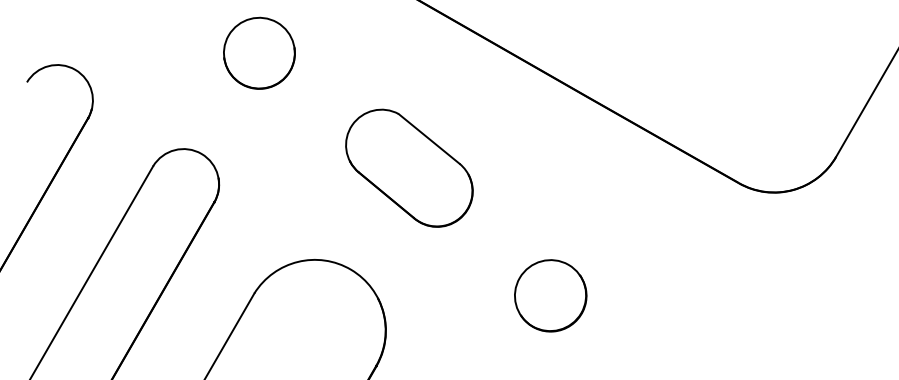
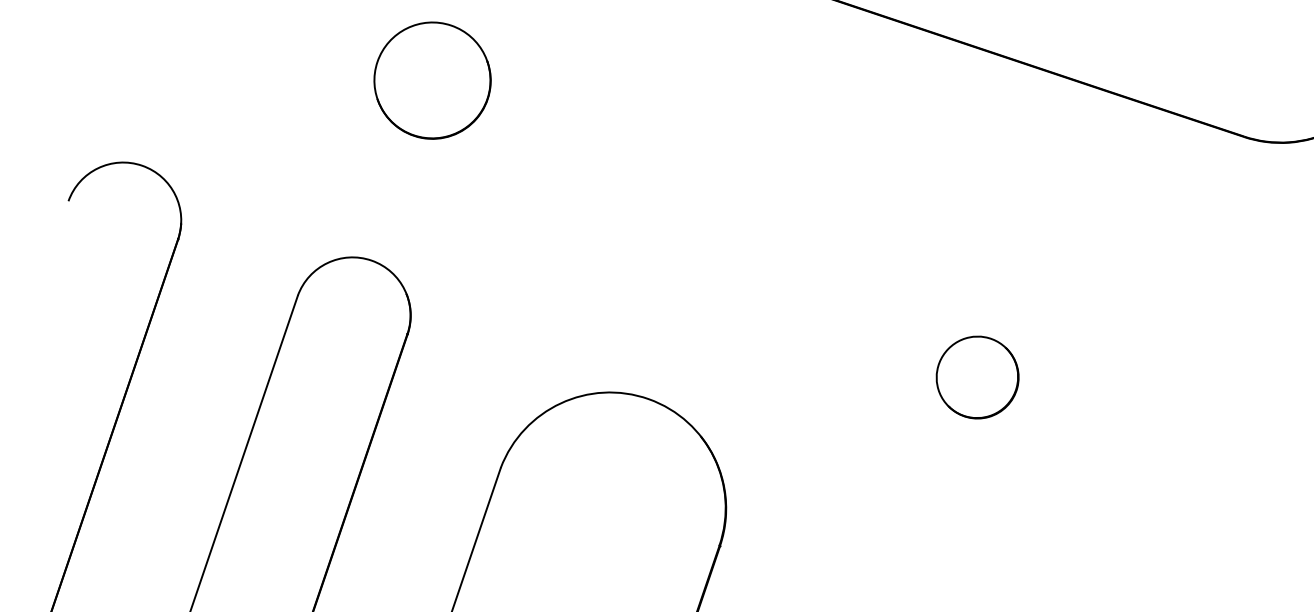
part: (409, 167) -> (709, 216), removed
part: (550, 295) -> (977, 377), size x0.7

